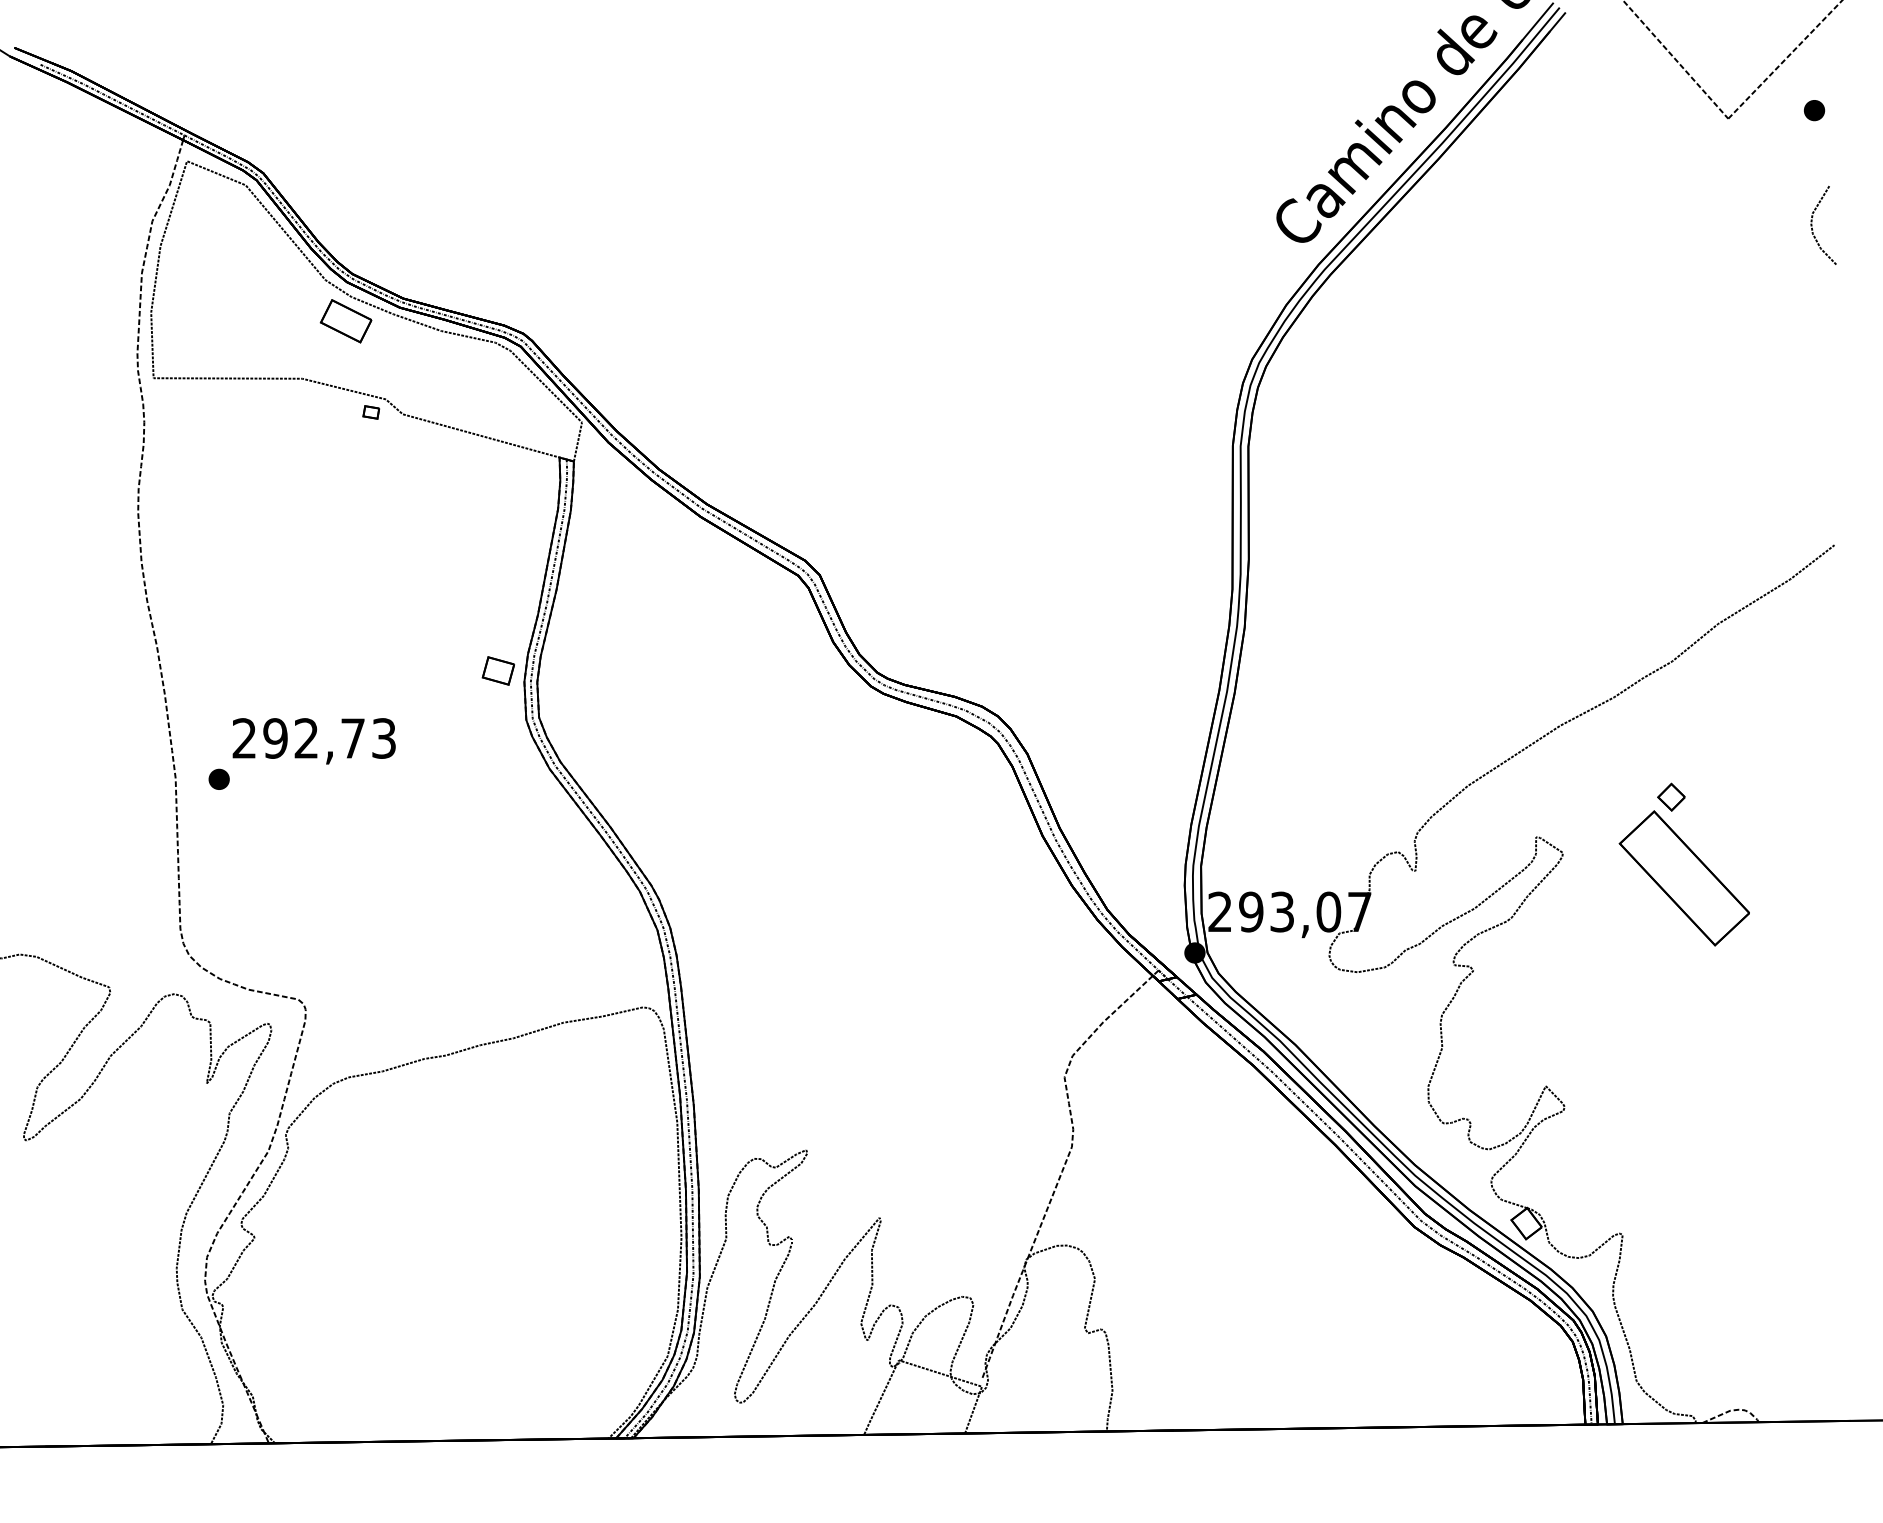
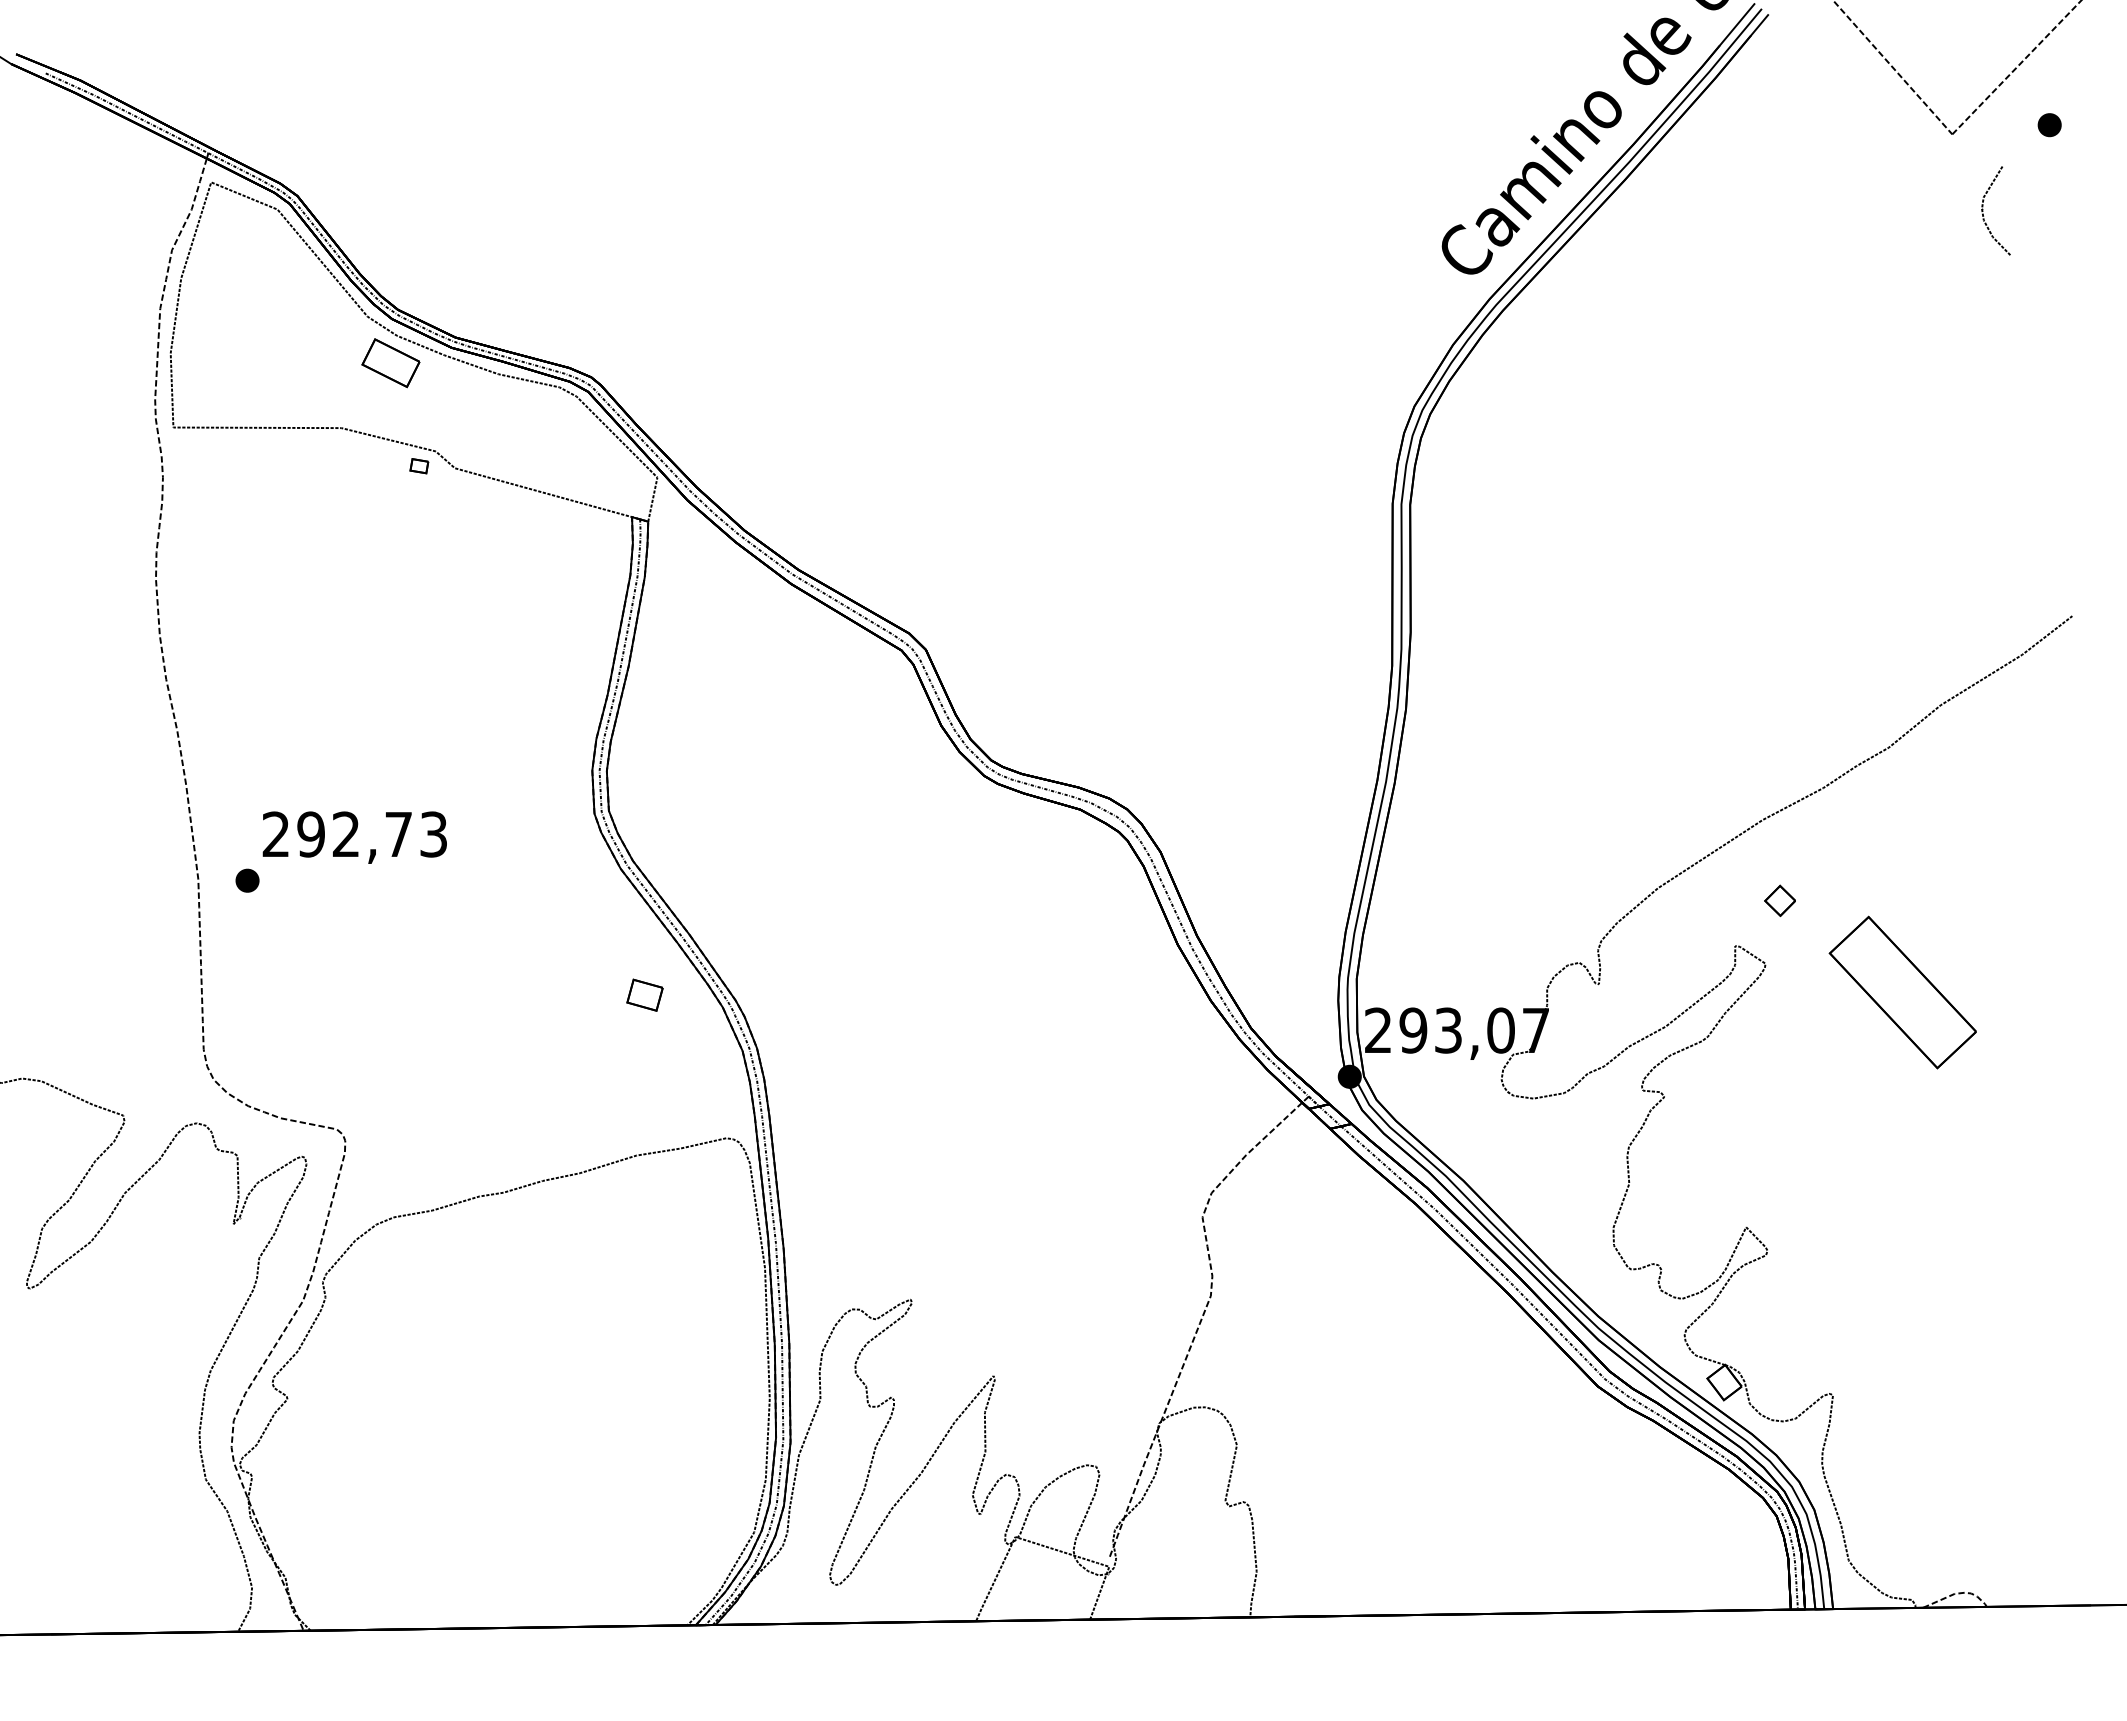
curve: (1812, 225) -> (1983, 210), moved
part: (498, 670) -> (644, 994), moved
part: (1670, 796) -> (1779, 900), moved

